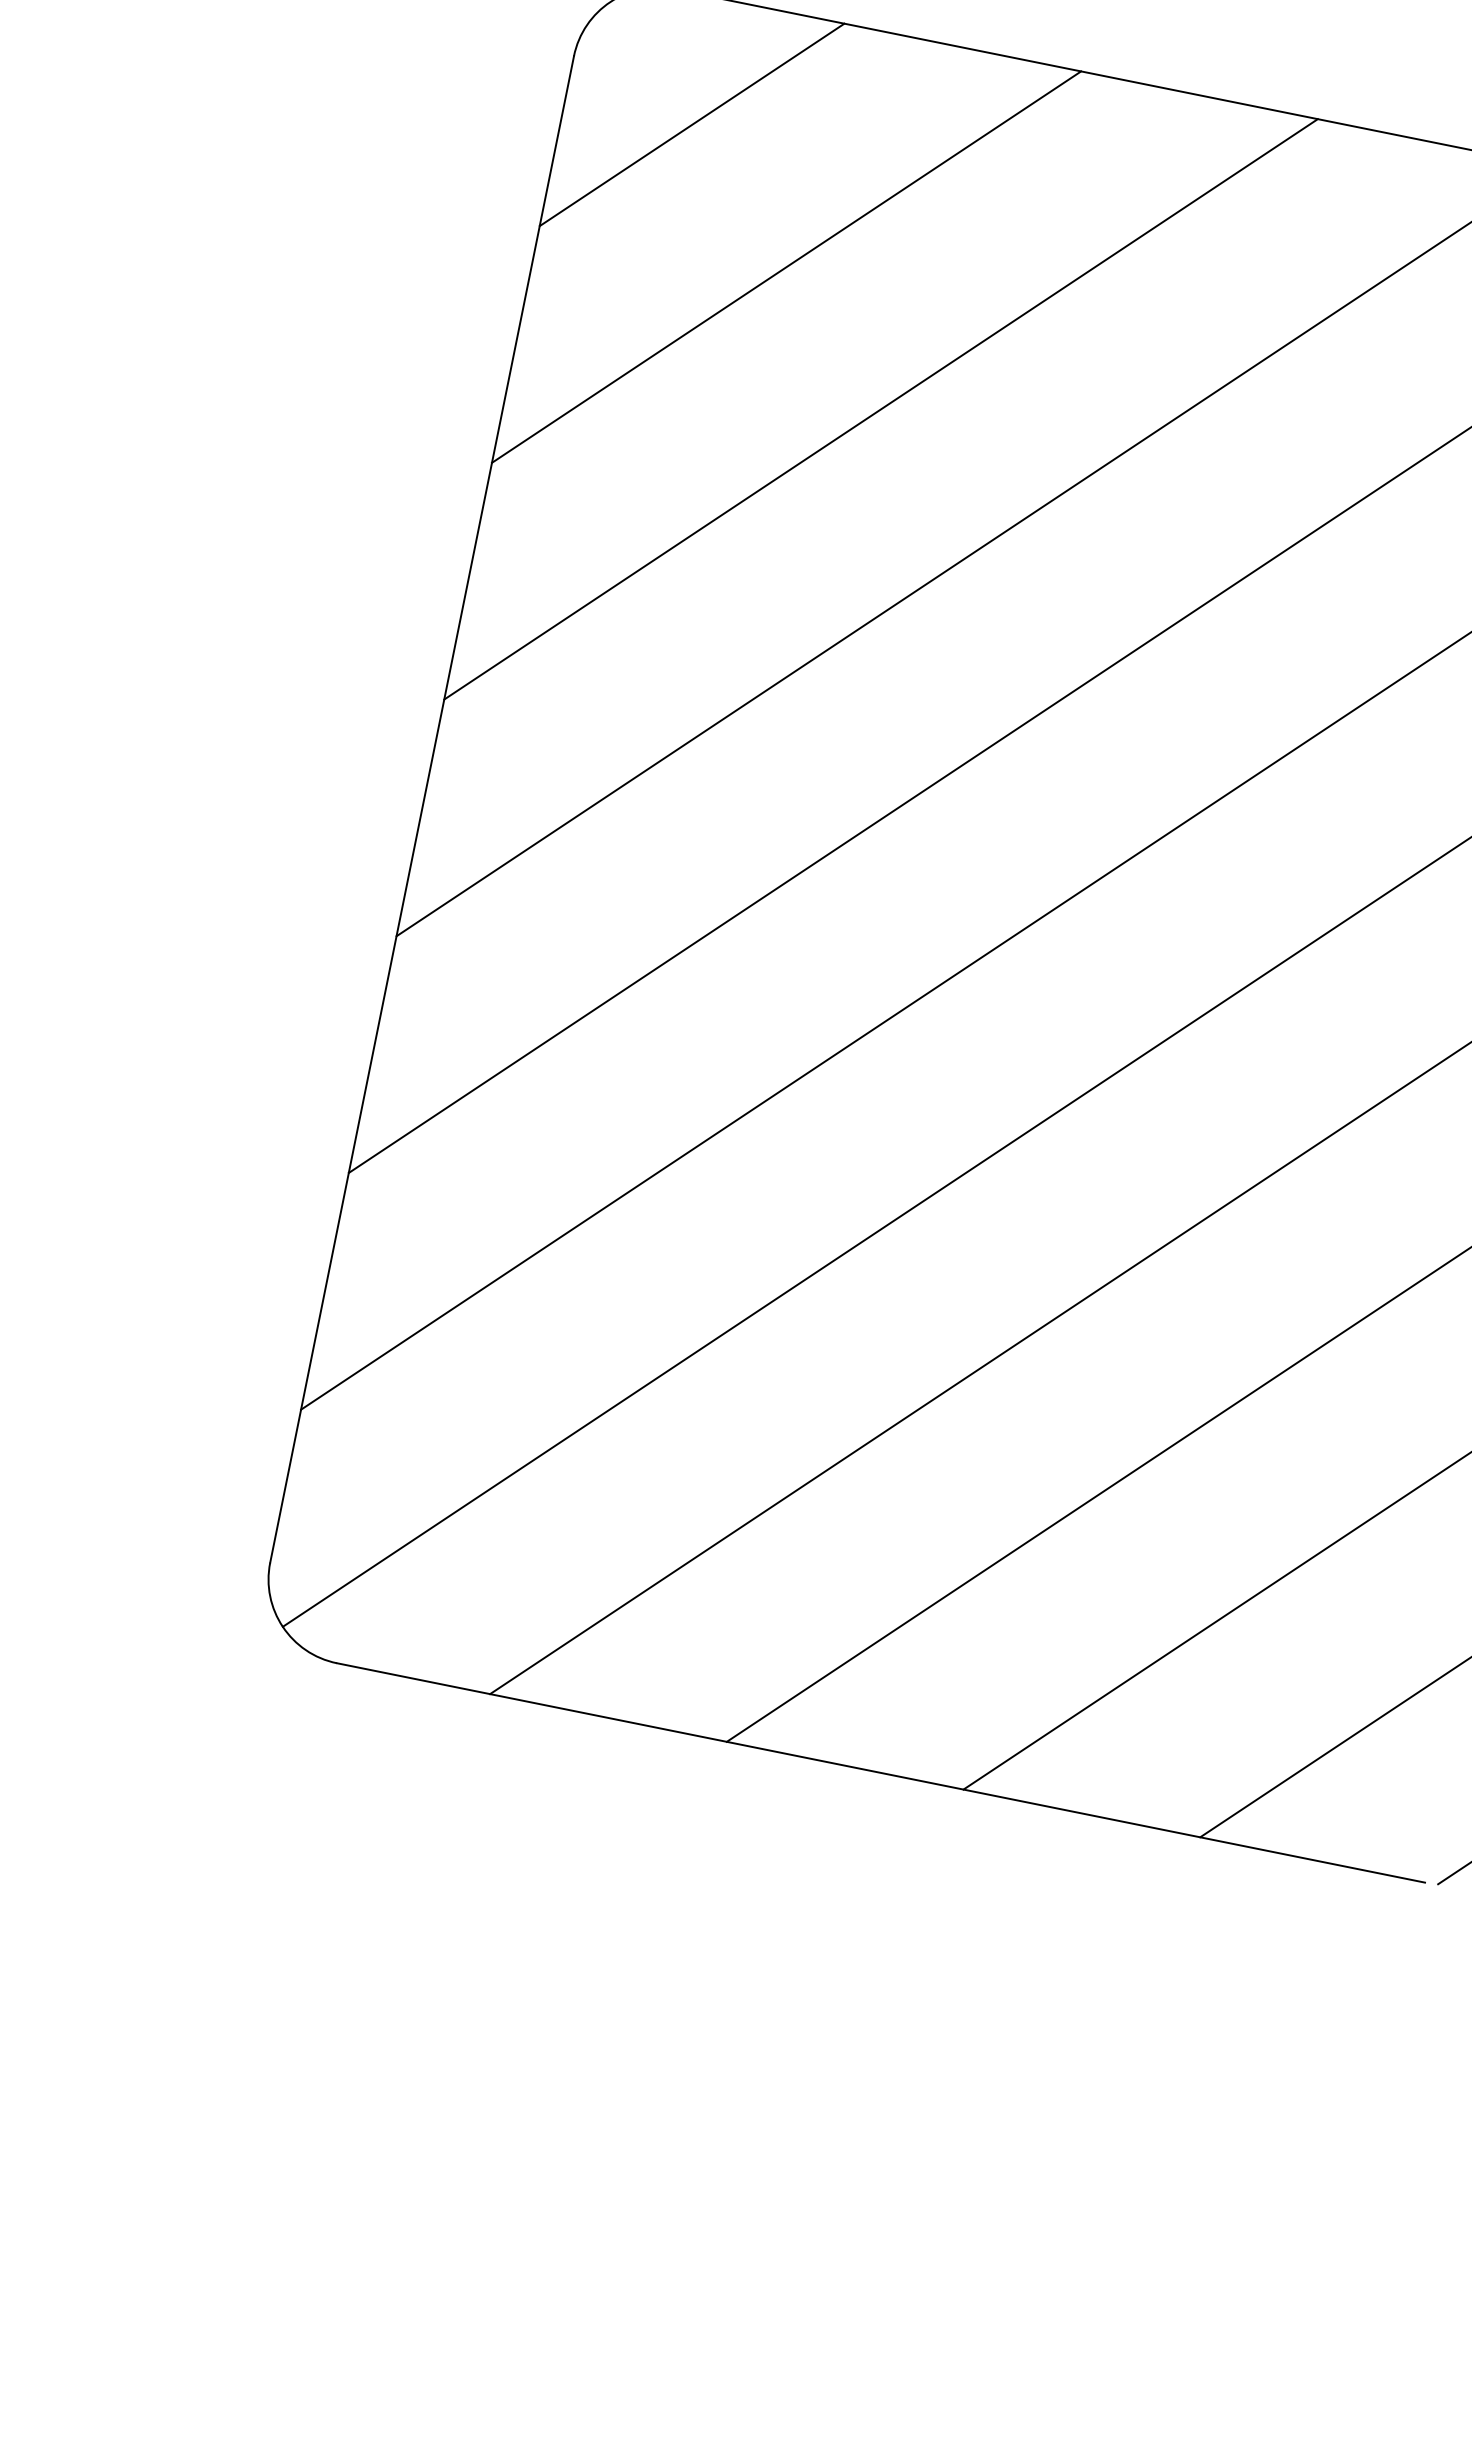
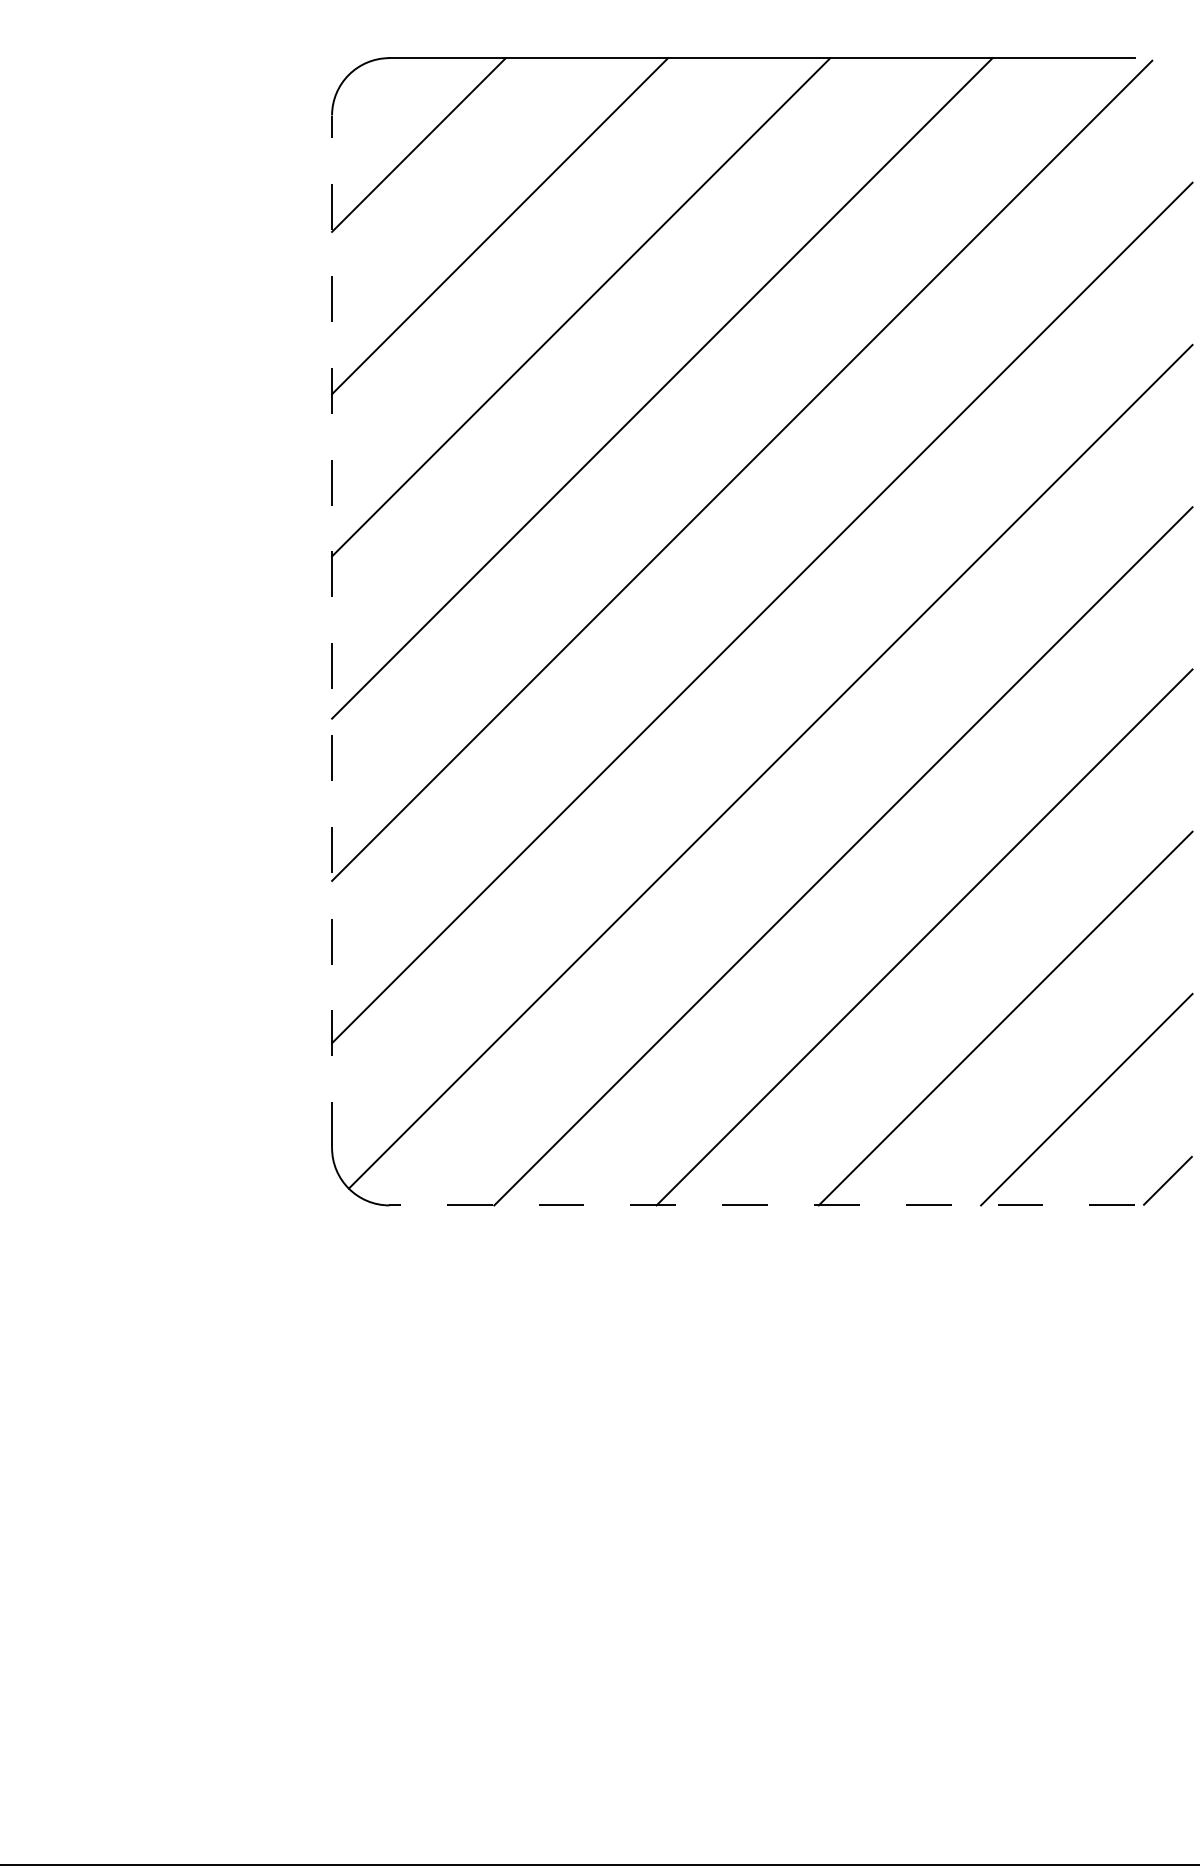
line: (422, 809) -> (332, 631), solid -> dashed
line: (881, 1773) -> (762, 1205), solid -> dashed

